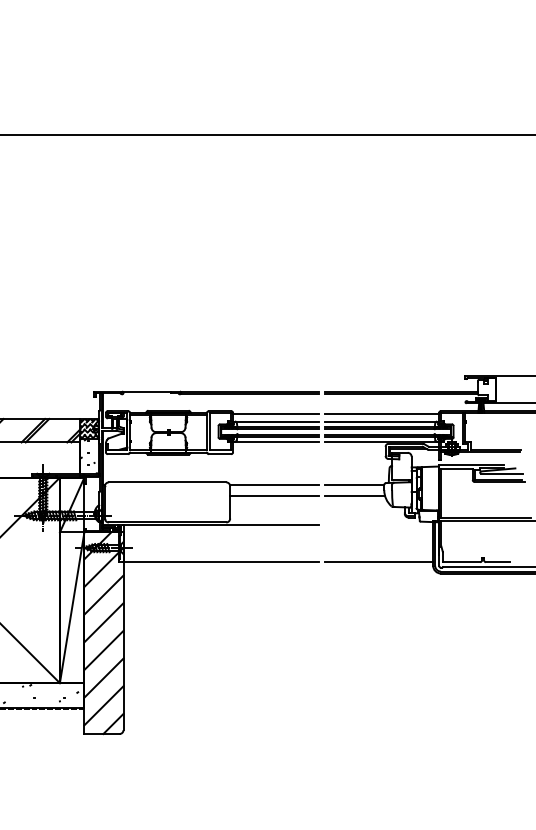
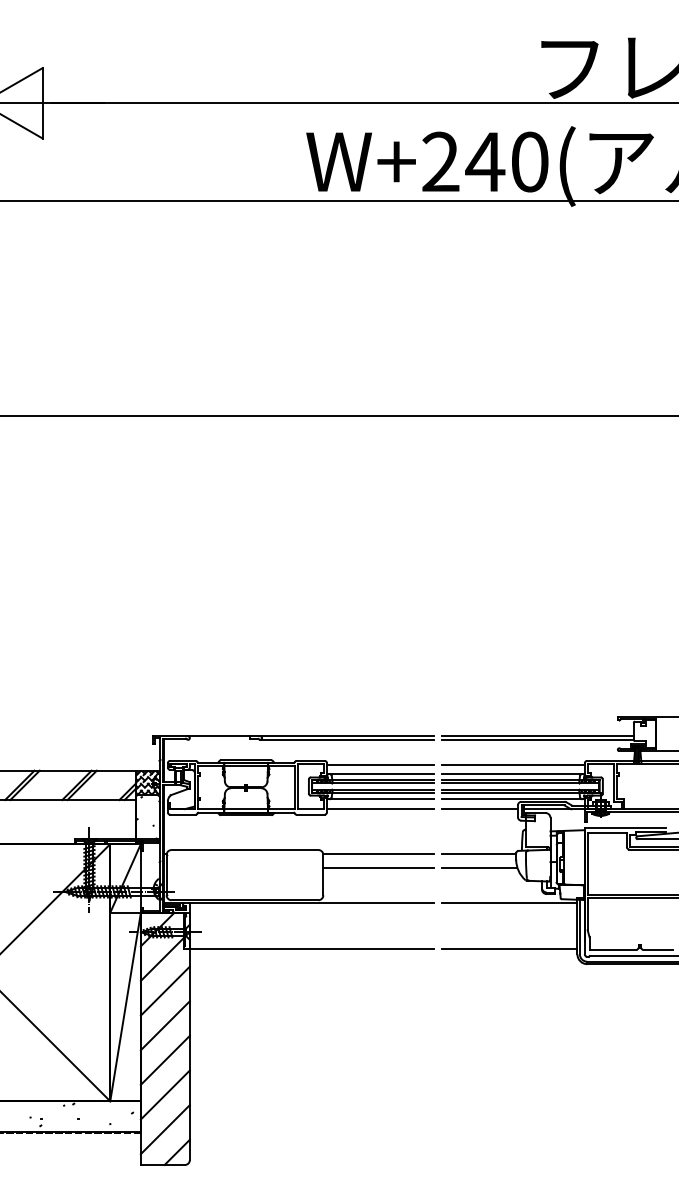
line: (275, 449) -> (380, 808), added
line: (354, 449) -> (479, 808), added
line: (378, 525) -> (509, 903), added

